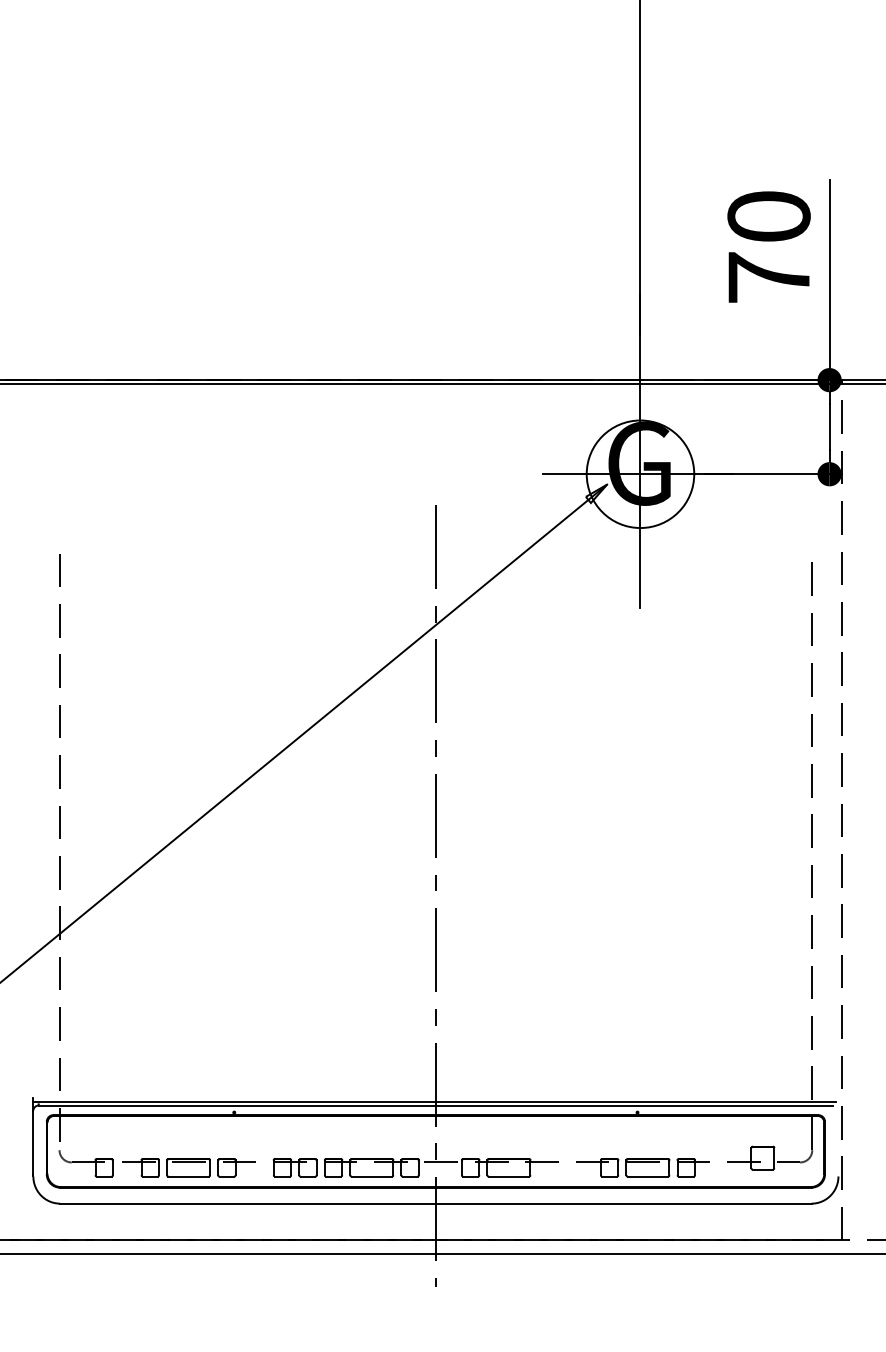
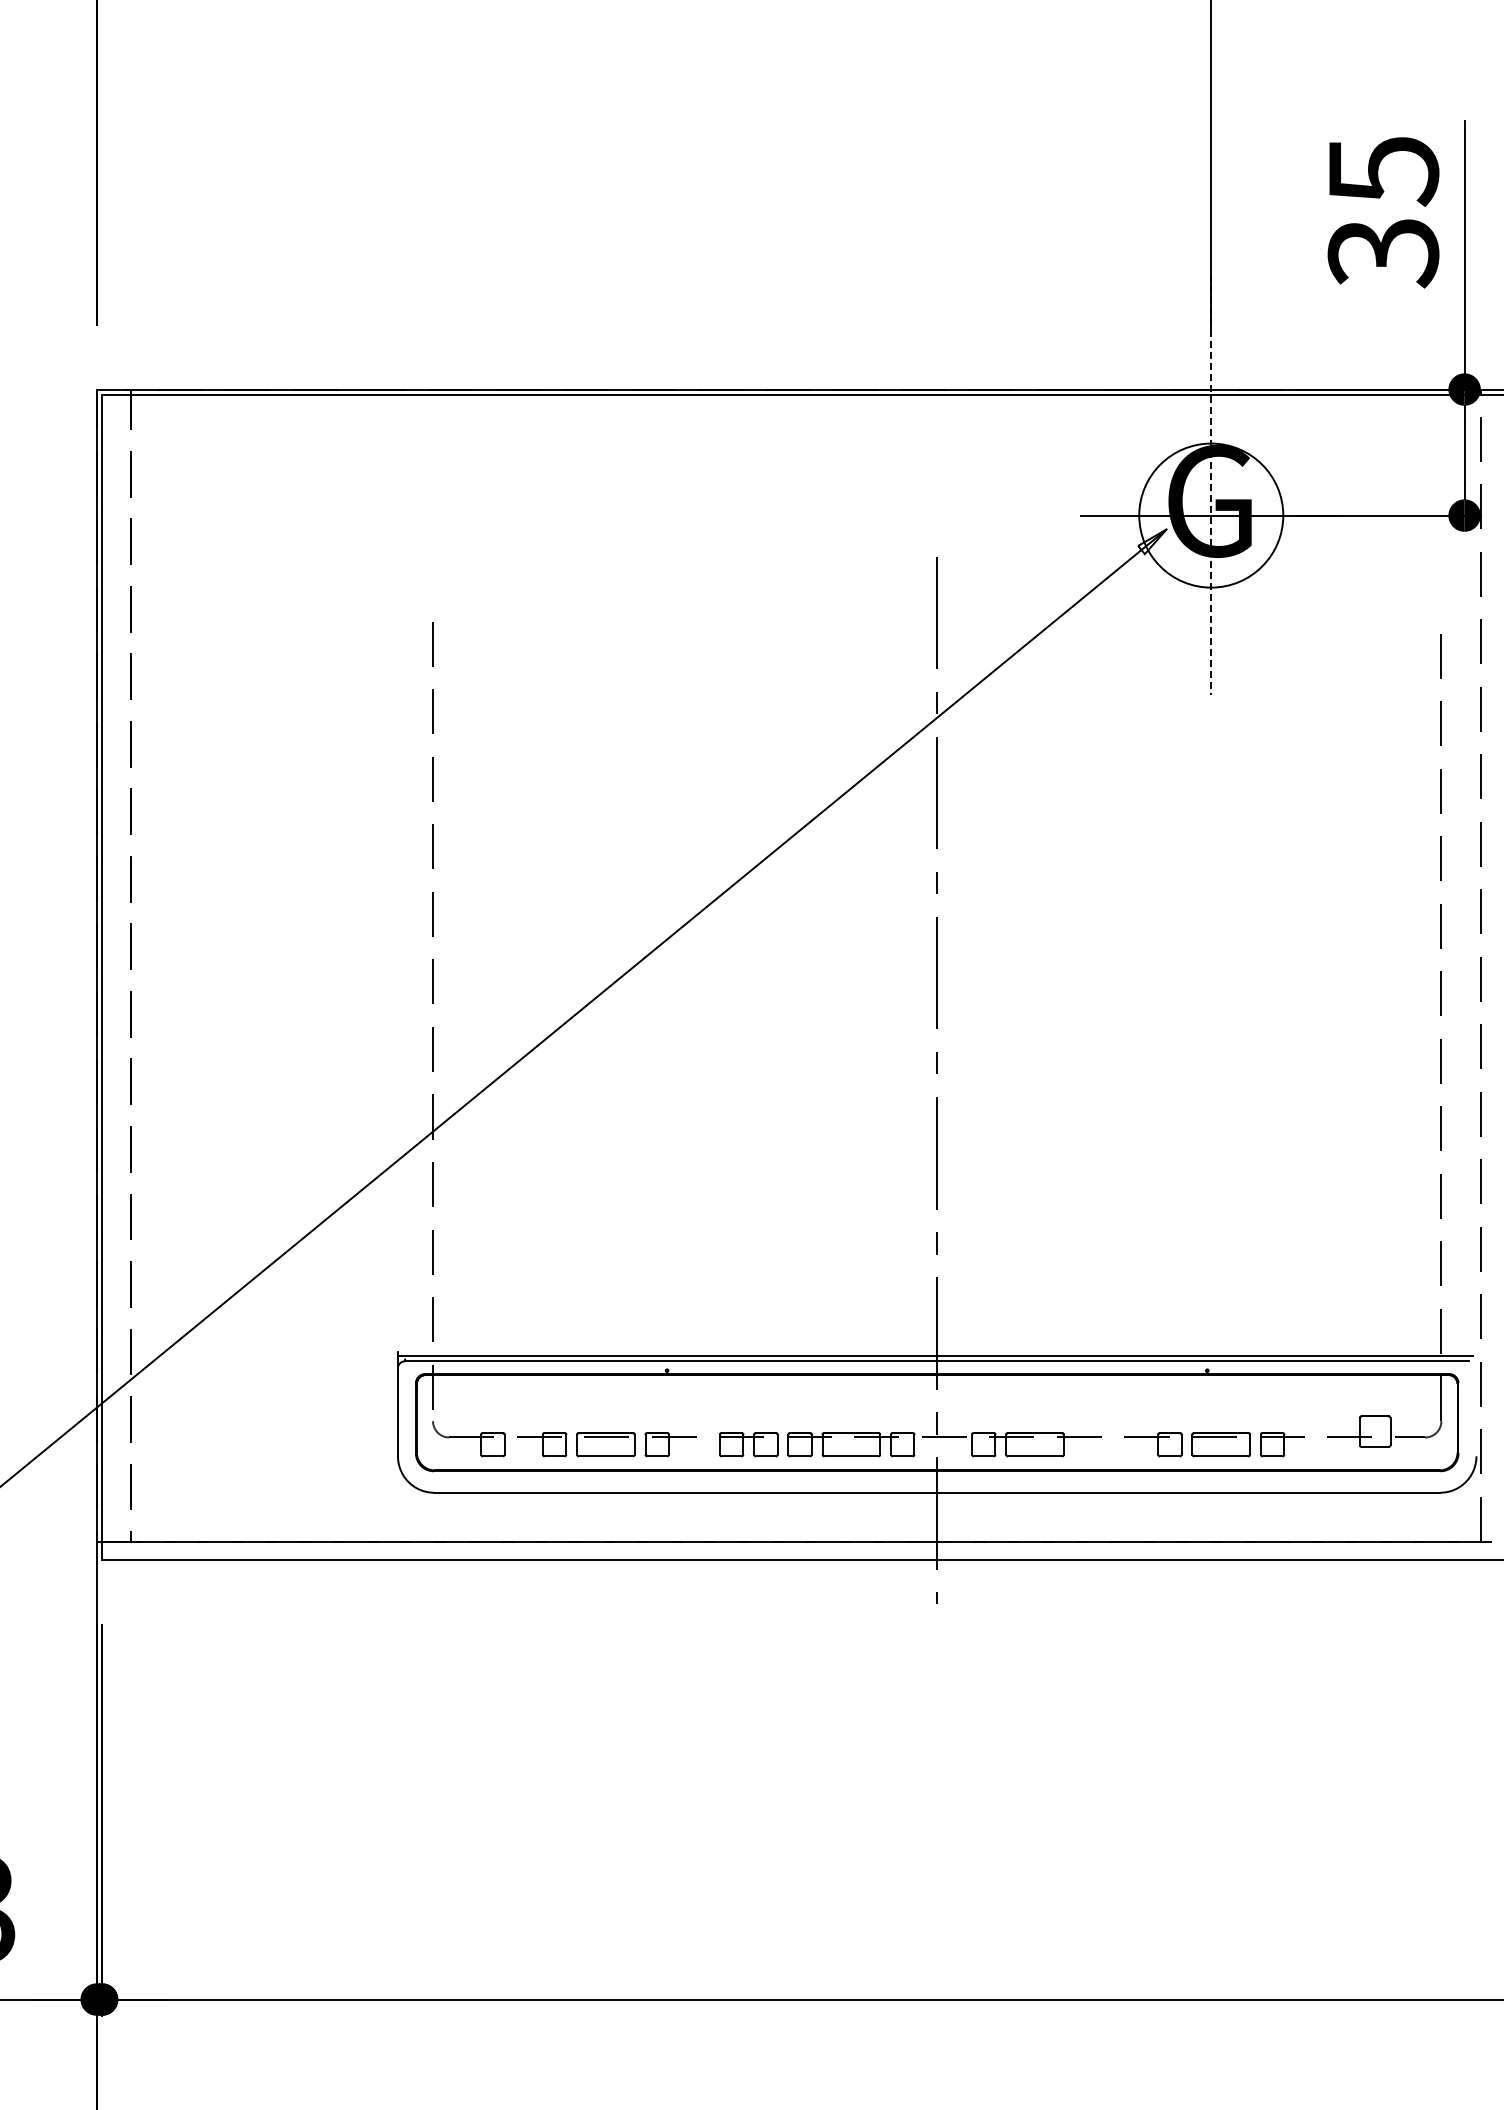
text: (769, 247) -> (1383, 212), 70 -> 35
line: (640, 451) -> (1211, 484), solid -> dashed

